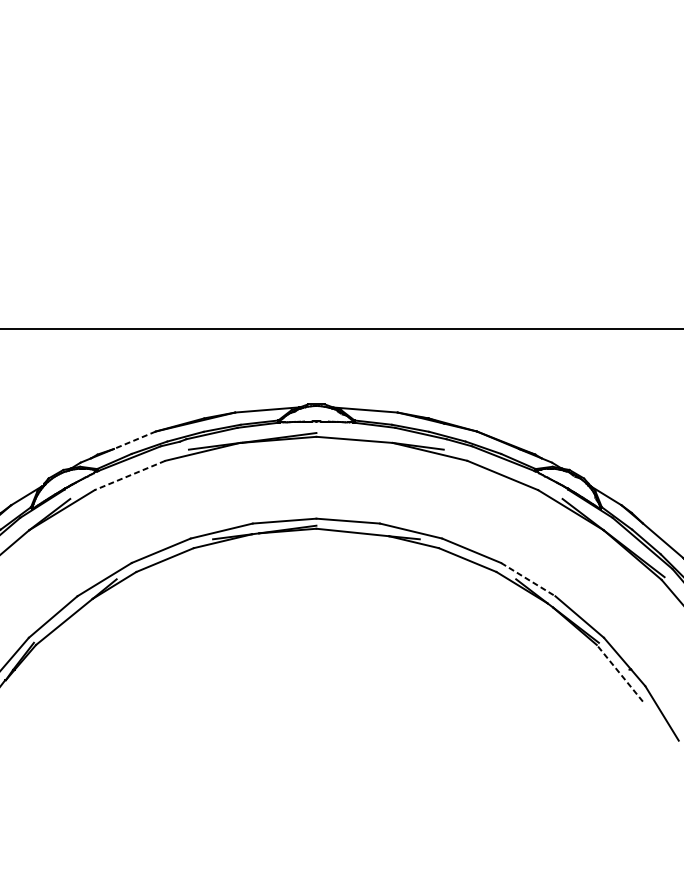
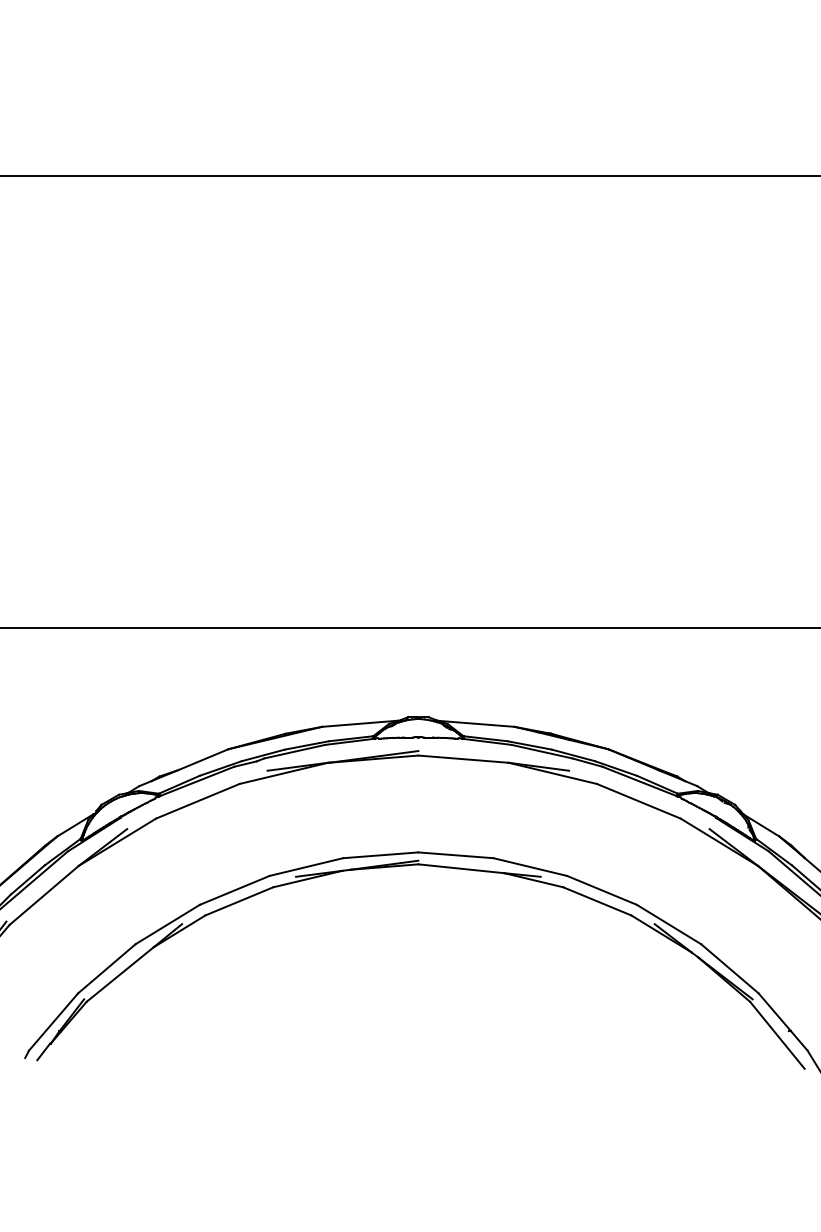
line: (134, 440) -> (203, 759), dashed -> solid
line: (129, 475) -> (197, 801), dashed -> solid
line: (528, 579) -> (669, 924), dashed -> solid
line: (619, 672) -> (777, 1034), dashed -> solid

